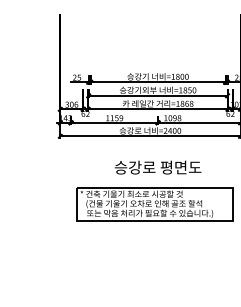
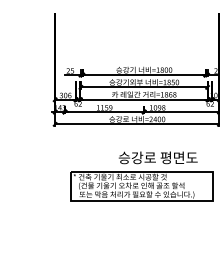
text: (157, 167) -> (157, 157), moved

